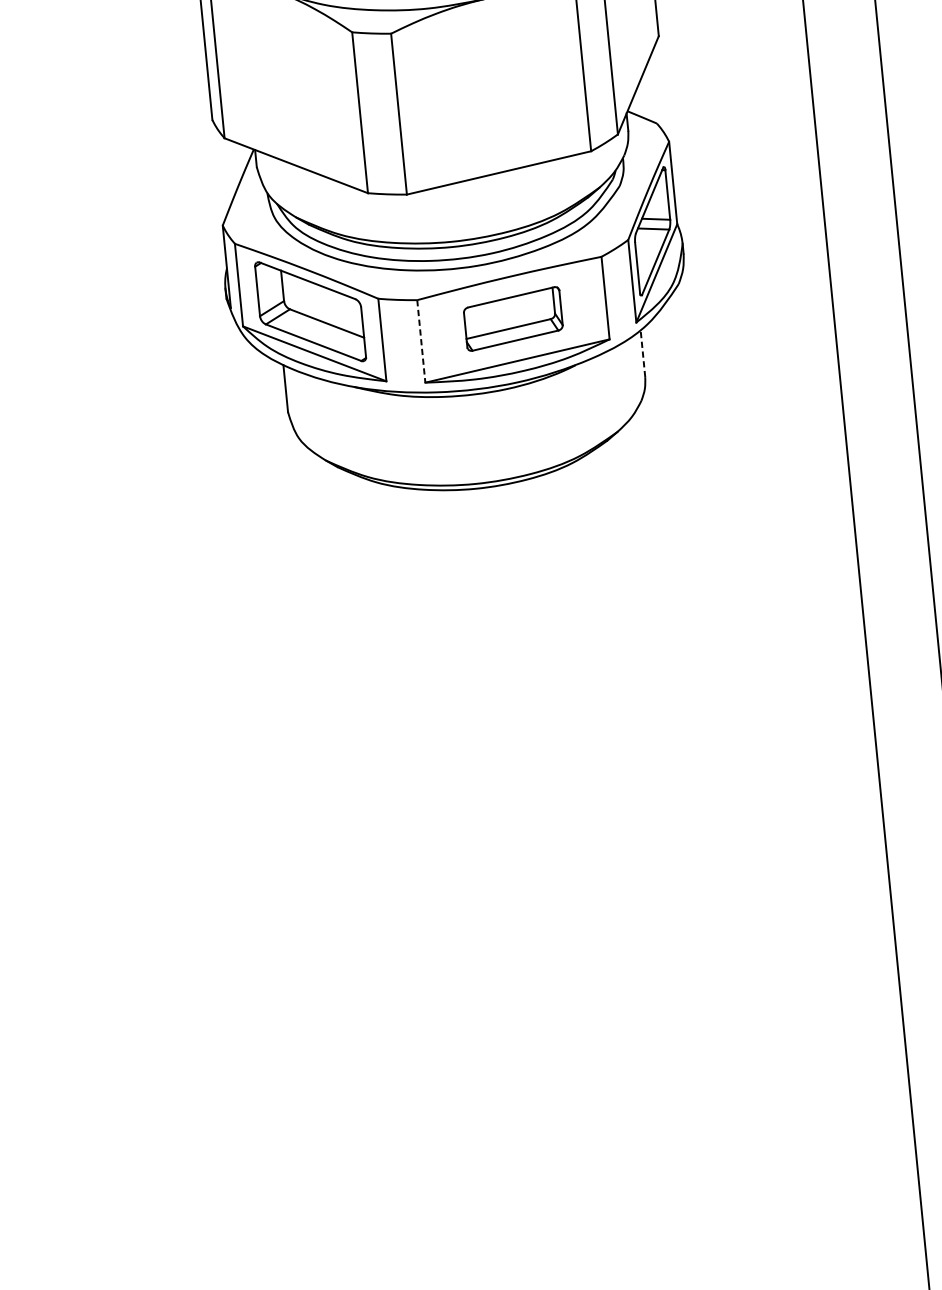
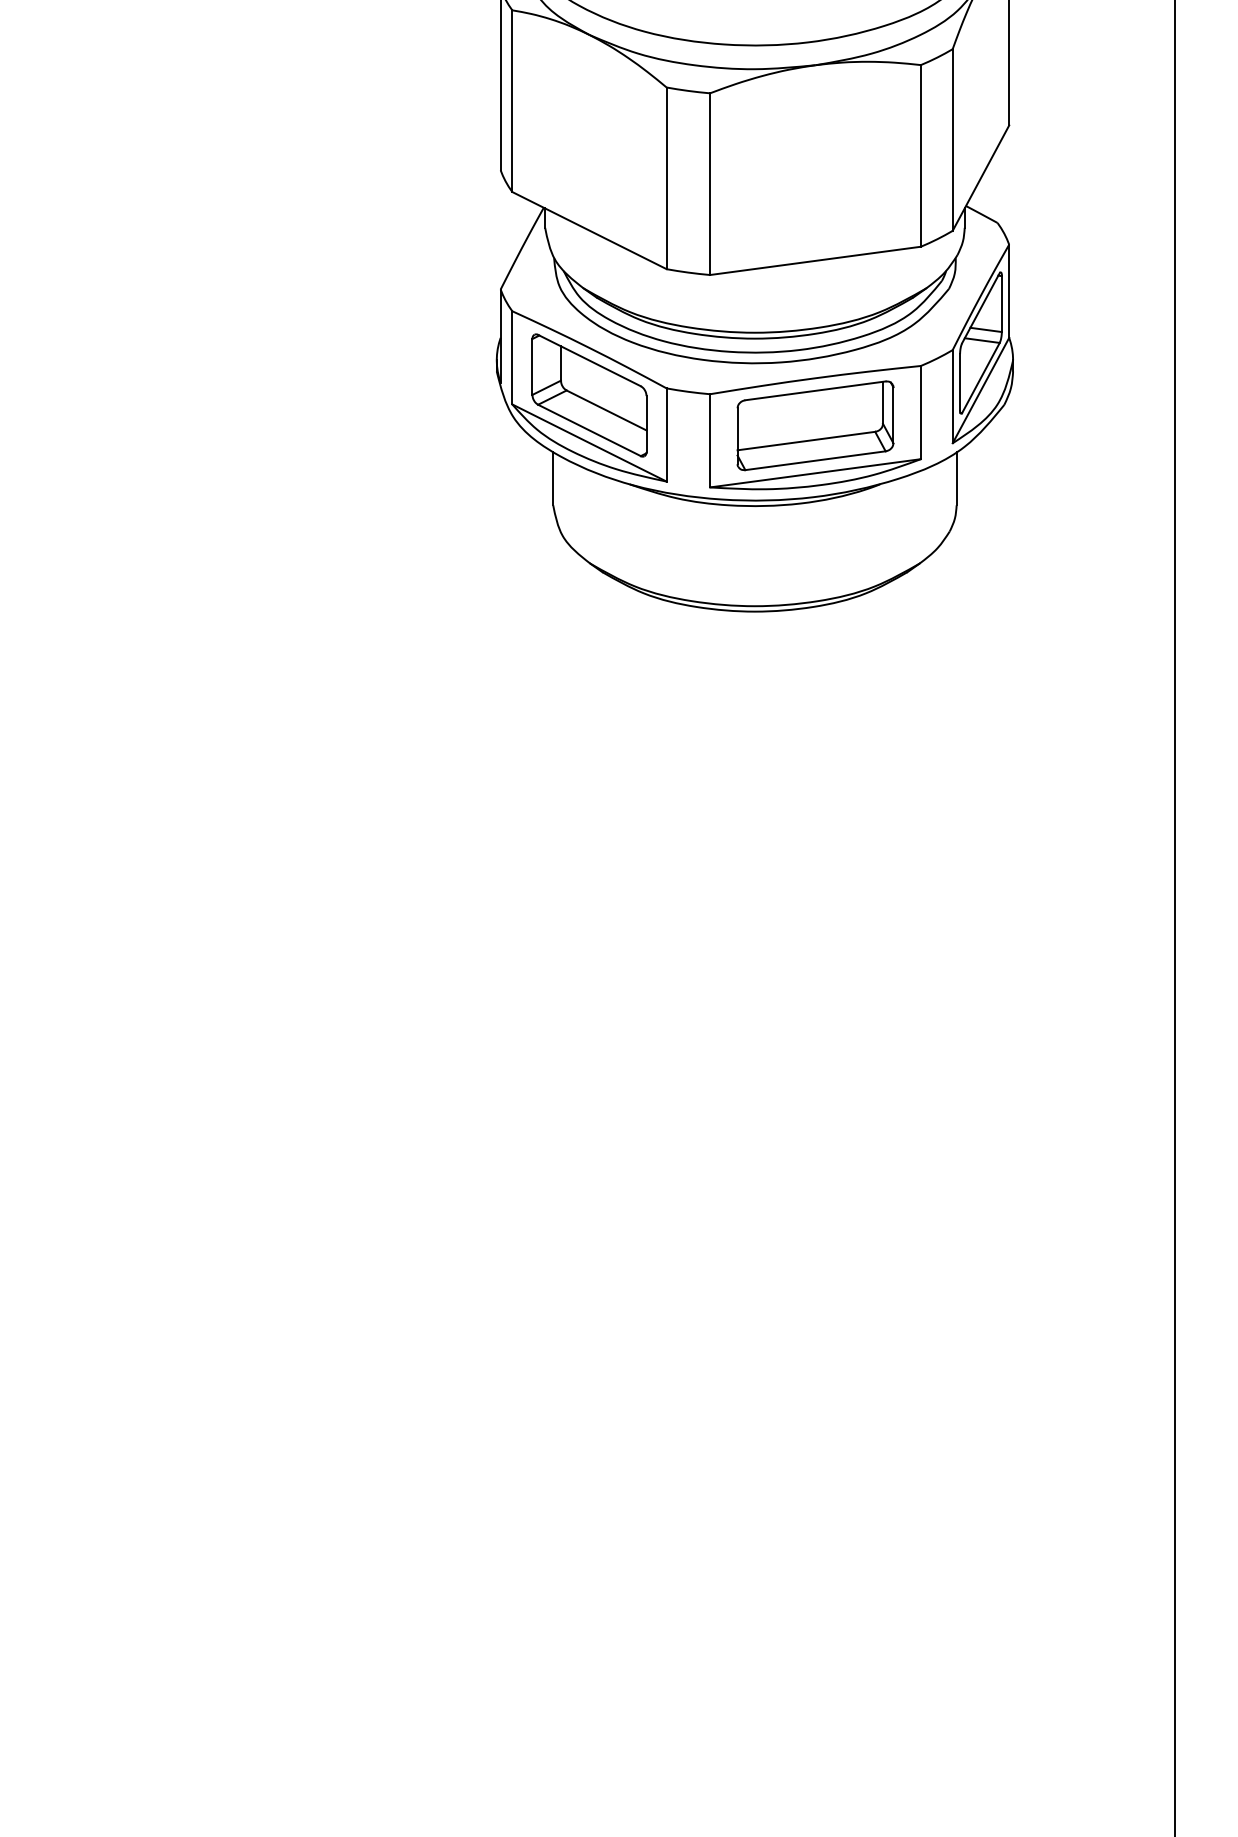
part: (513, 318) -> (815, 425), size x1.43
line: (421, 341) -> (710, 440), dashed -> solid
line: (642, 353) -> (956, 478), dashed -> solid

